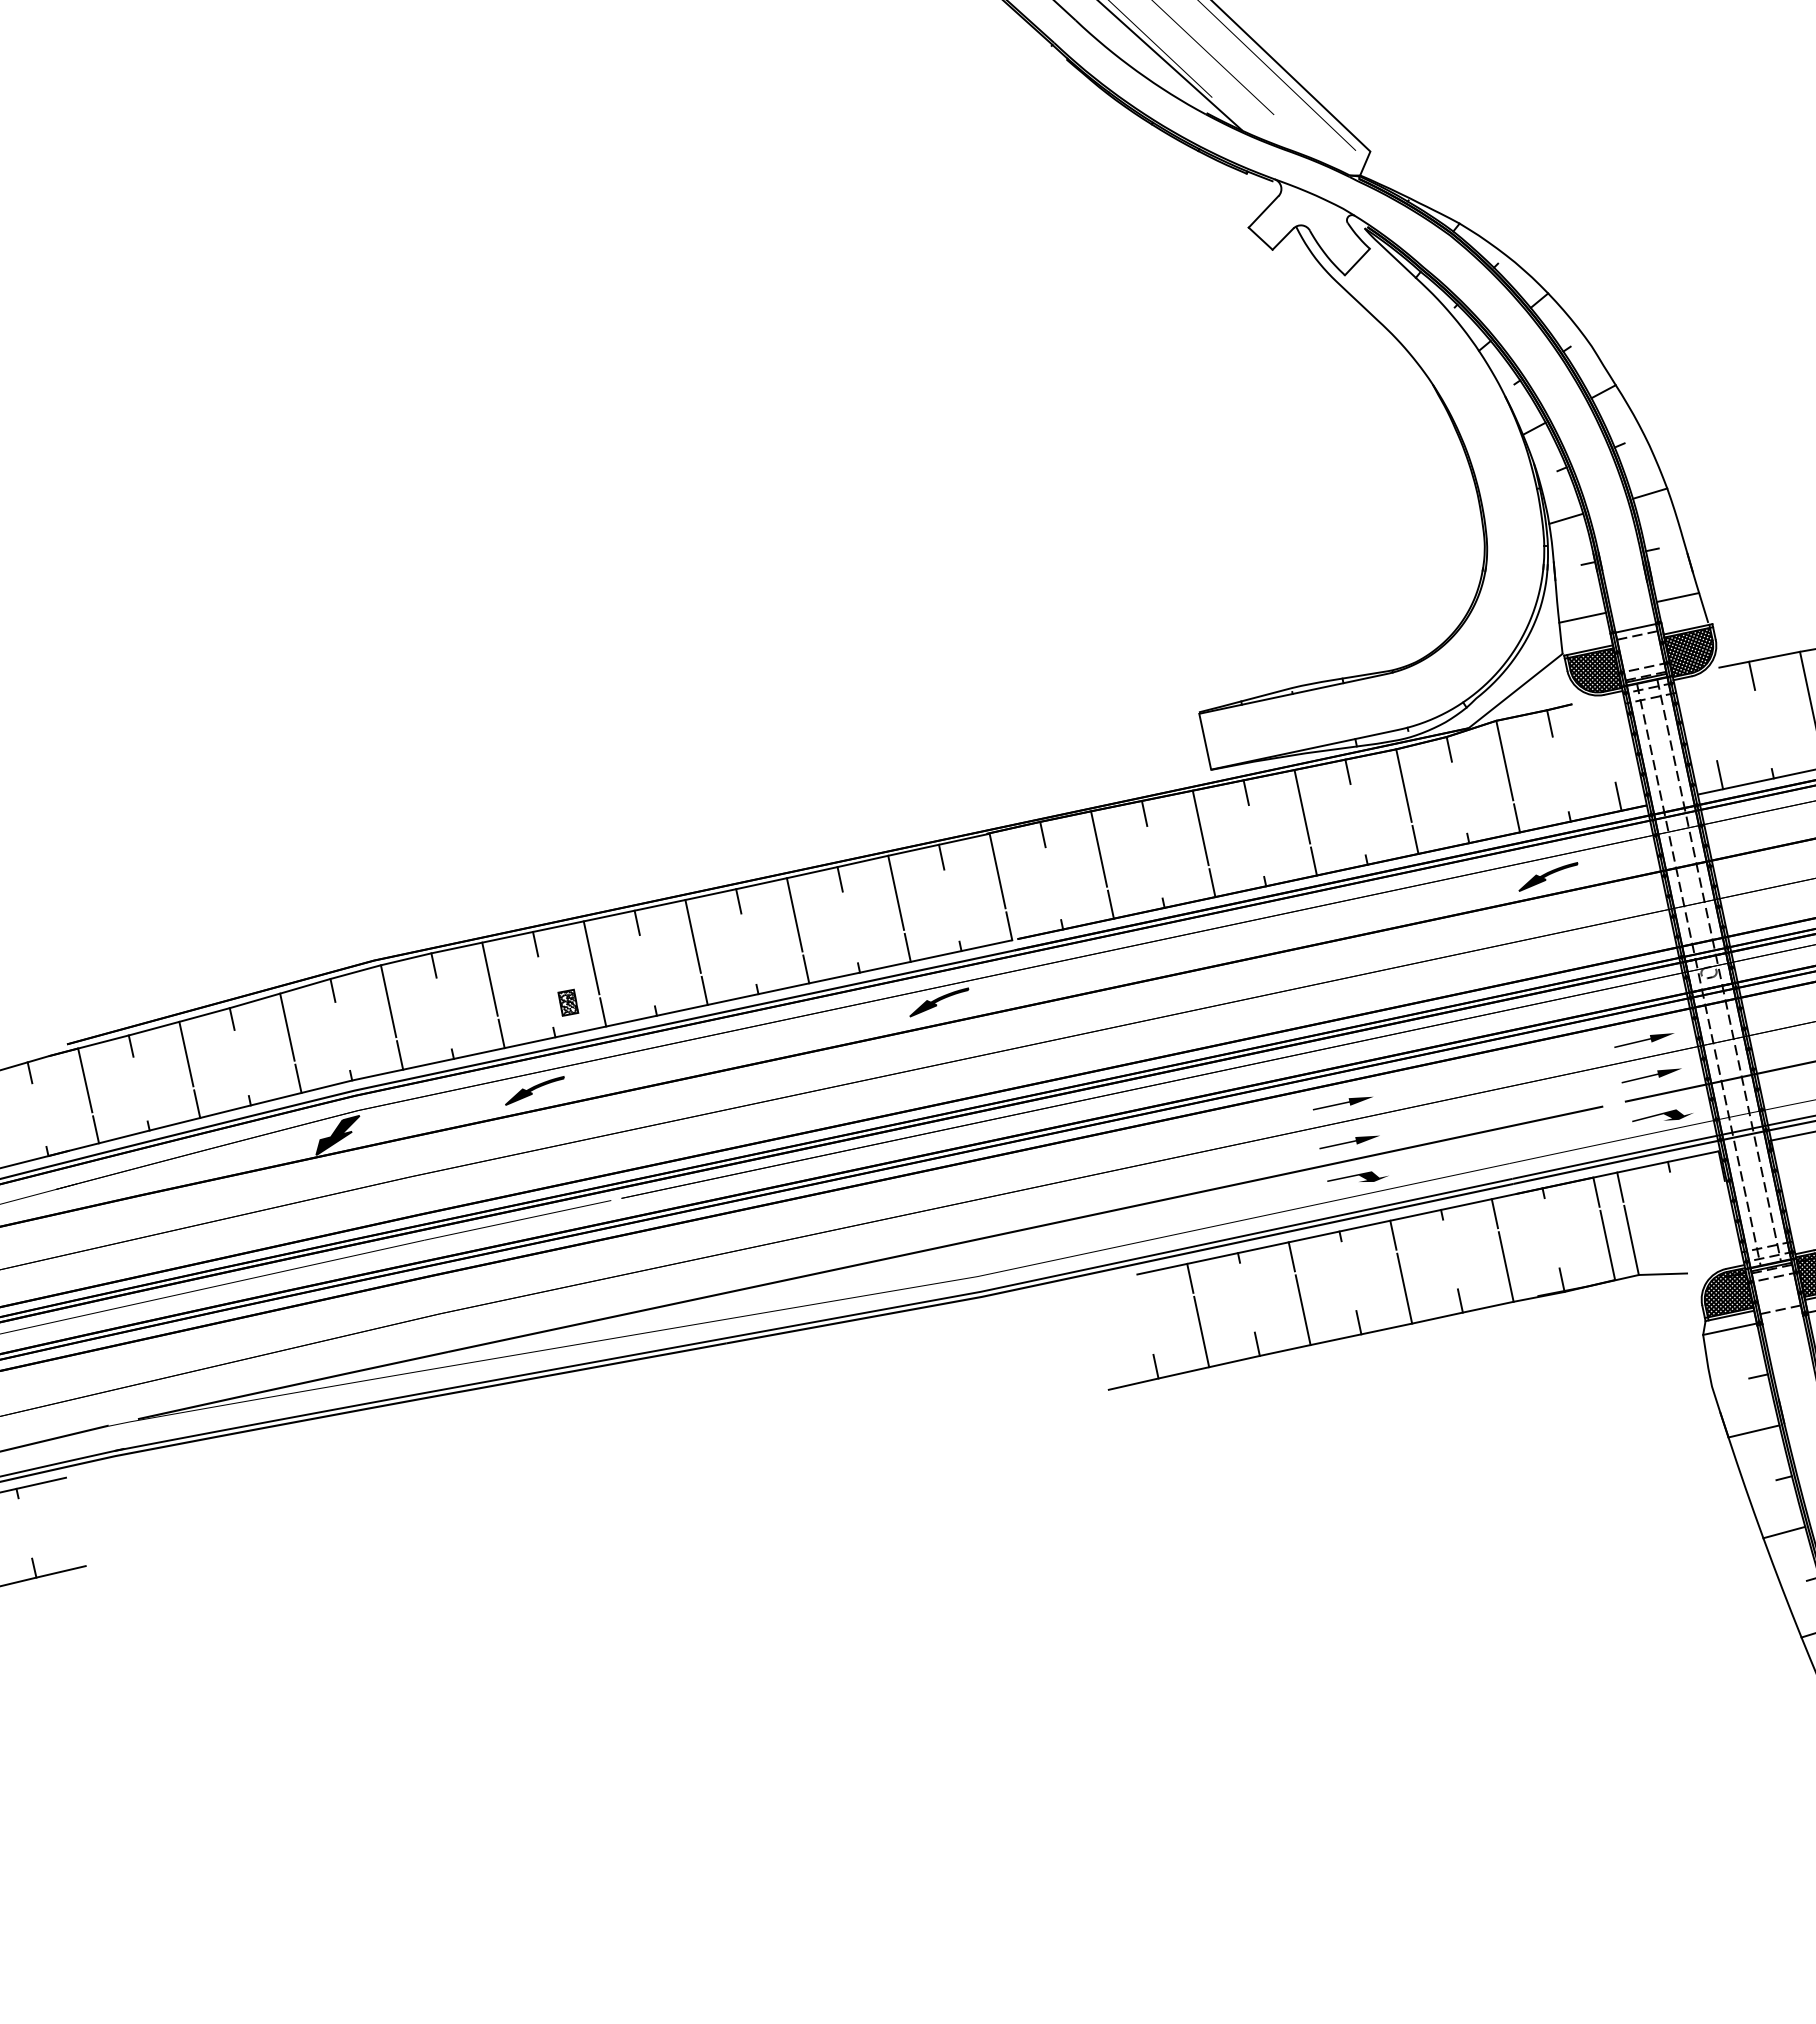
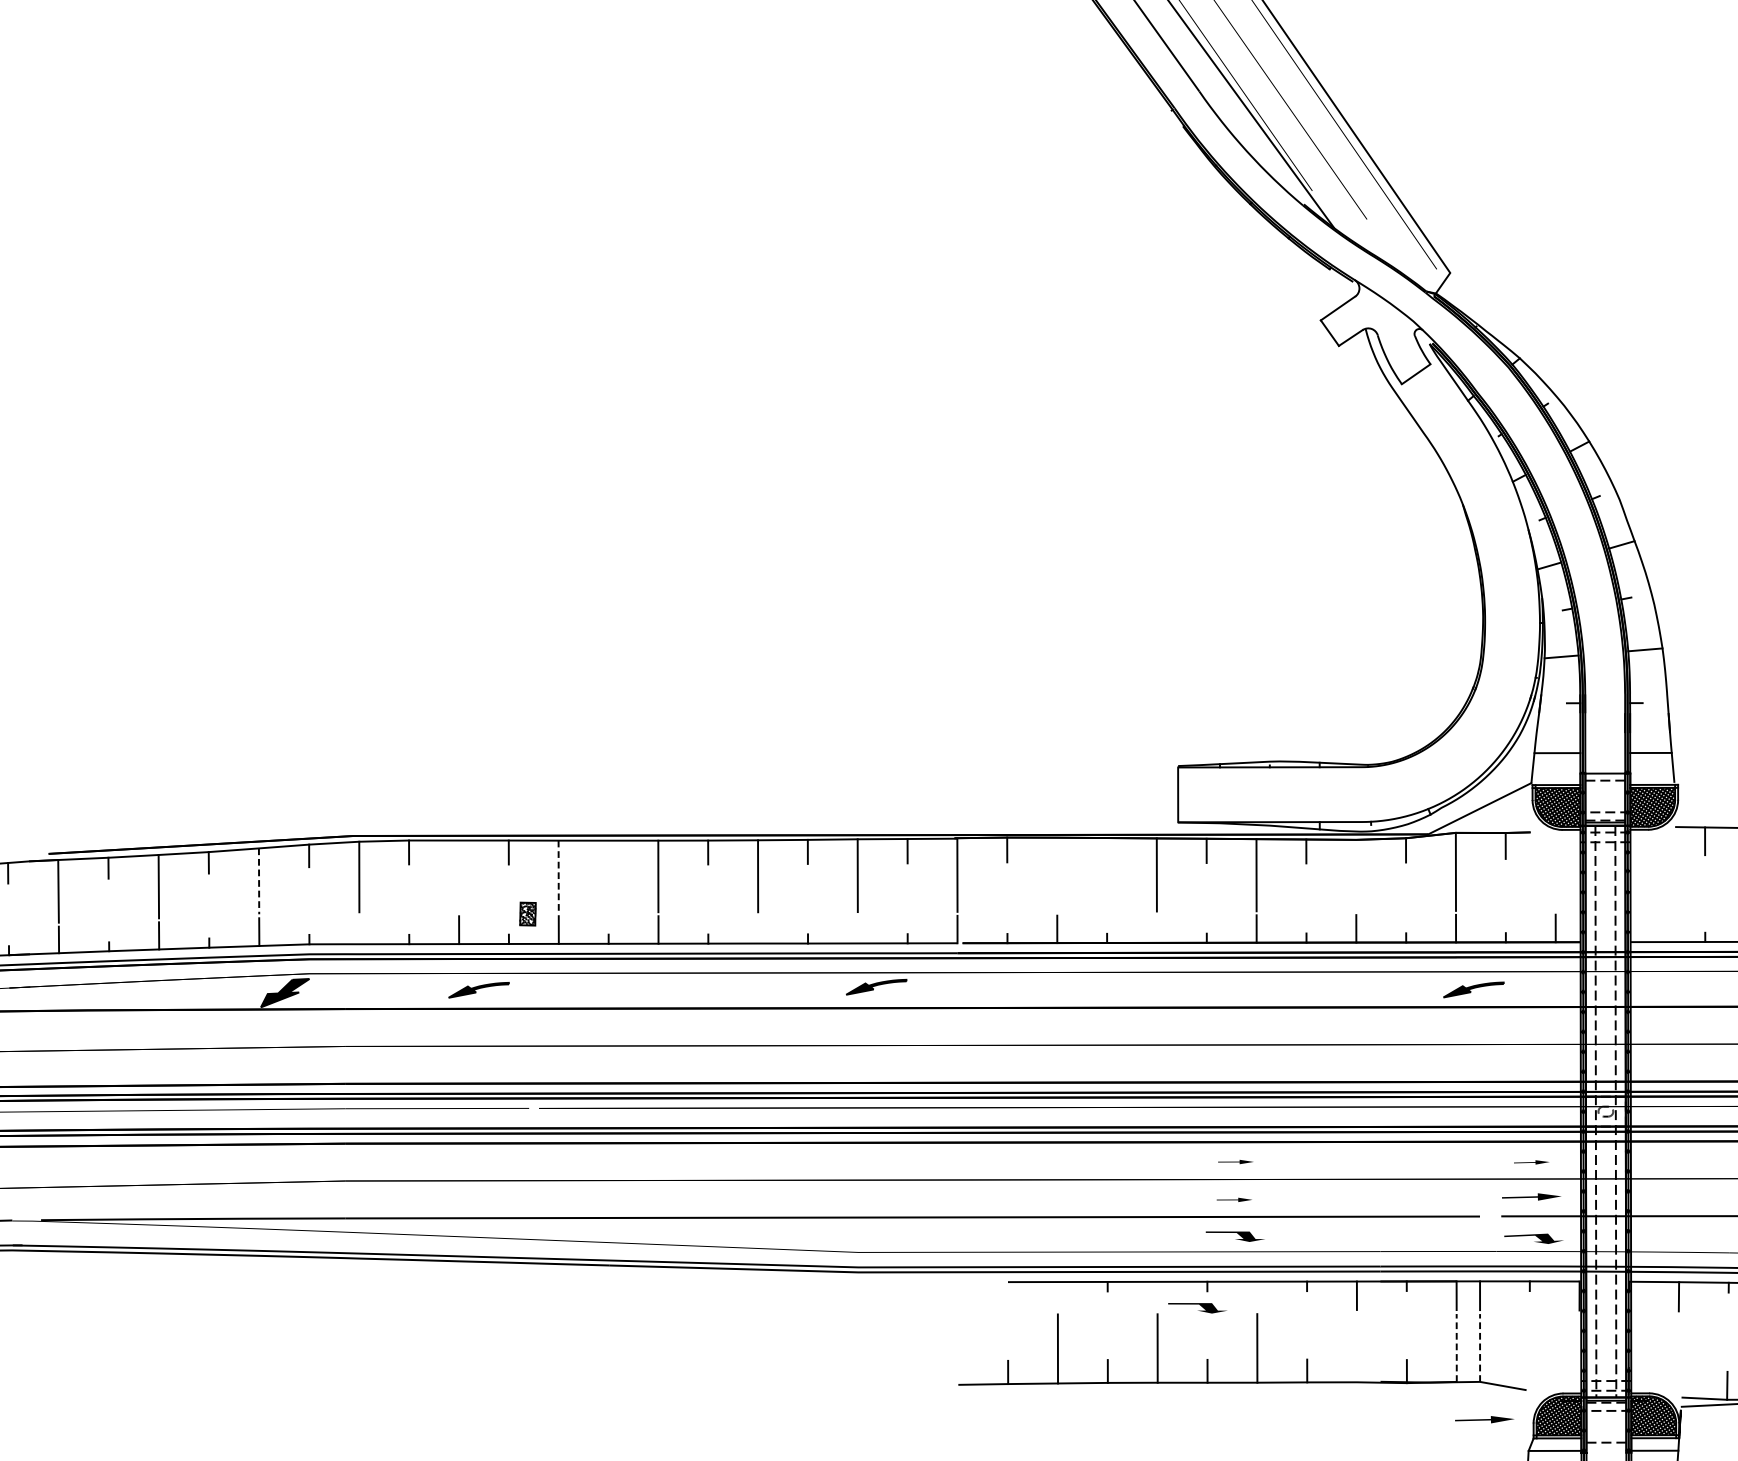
line: (1720, 775) -> (1655, 928), removed
line: (1403, 785) -> (1355, 875), removed
line: (1144, 812) -> (1107, 849), removed
line: (1099, 848) -> (1057, 874), removed
line: (1212, 883) -> (1156, 929), removed
line: (636, 922) -> (607, 852), removed
line: (907, 947) -> (857, 929), removed
line: (591, 958) -> (558, 877), solid -> dashed
line: (806, 969) -> (758, 929), removed
line: (489, 978) -> (458, 875), removed
line: (287, 1027) -> (259, 881), solid -> dashed
part: (1644, 1040) -> (1531, 1162), size x0.6
line: (400, 1055) -> (359, 930), removed
part: (1342, 1103) -> (1235, 1162), size x0.6
part: (1349, 1142) -> (1234, 1200), size x0.6
line: (1393, 1234) -> (1257, 1295), removed
line: (1631, 1239) -> (1480, 1347), solid -> dashed
line: (1607, 1244) -> (1456, 1347), solid -> dashed
line: (1291, 1256) -> (1157, 1295), removed
part: (1334, 1257) -> (1197, 1305), added
line: (1505, 1266) -> (1356, 1347), removed
line: (1190, 1277) -> (1058, 1295), removed
part: (1651, 1312) -> (1484, 1419), added

